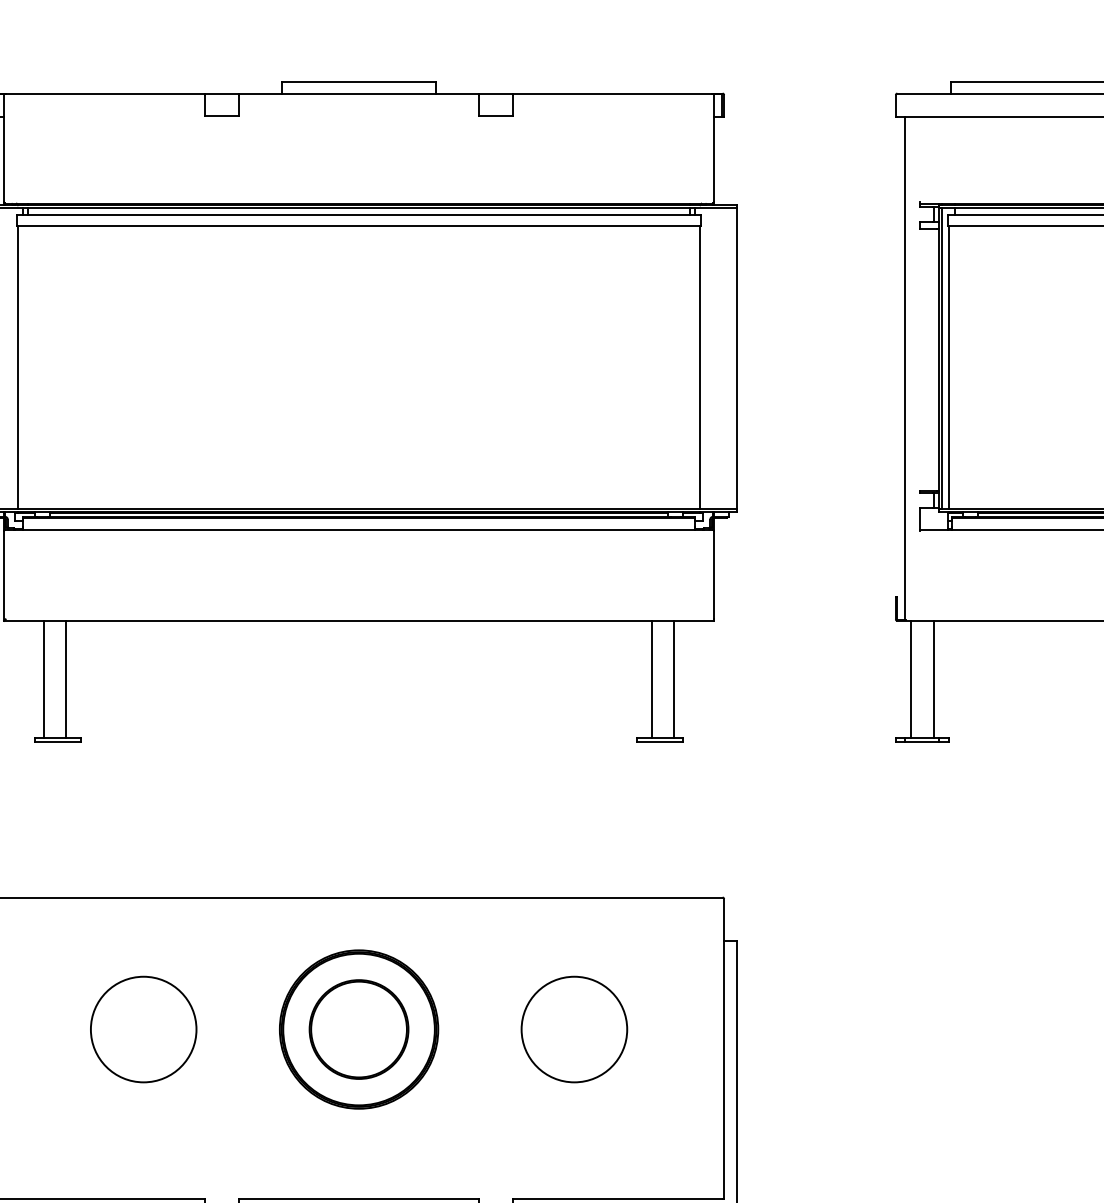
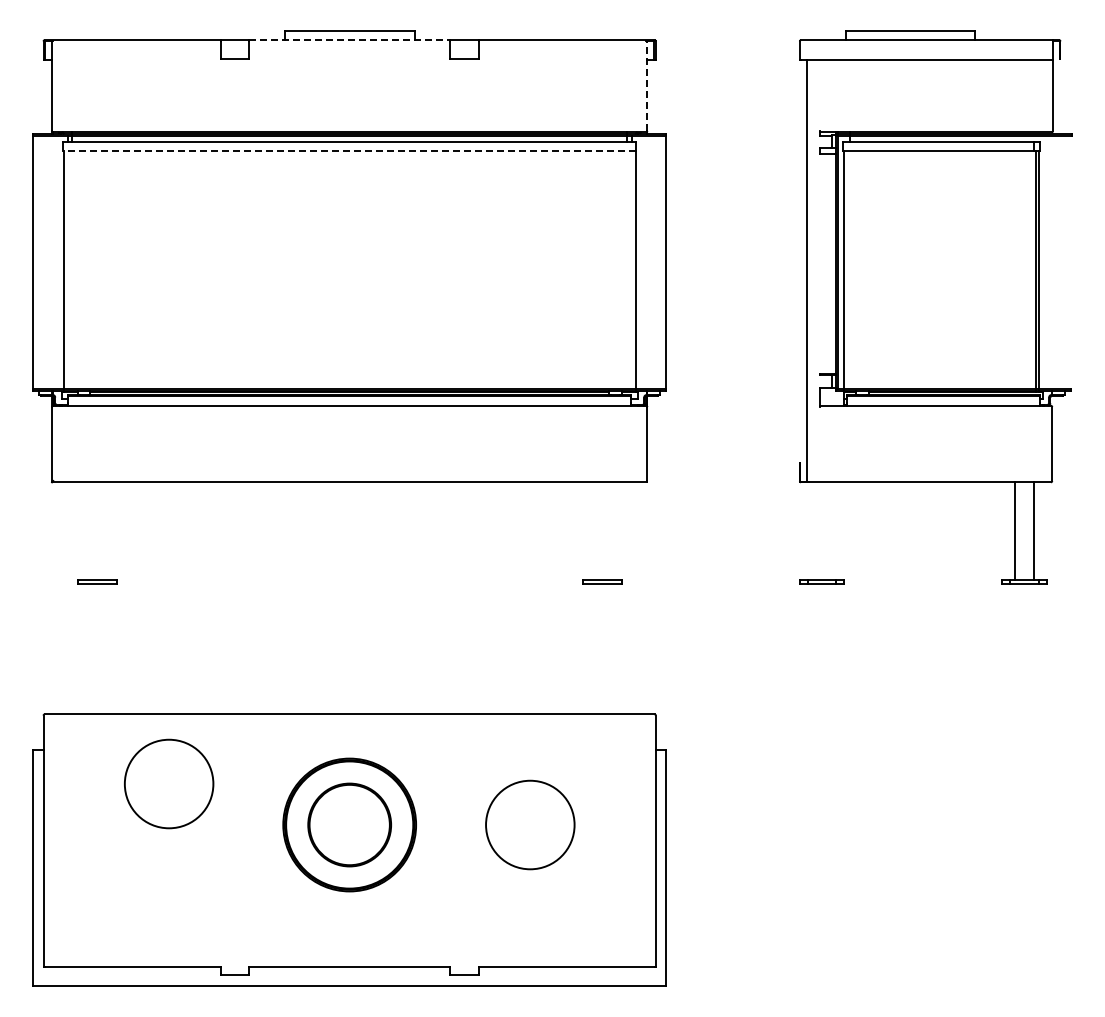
line: (358, 94) -> (349, 40), solid -> dashed
line: (714, 147) -> (647, 85), solid -> dashed
line: (358, 226) -> (349, 151), solid -> dashed
line: (43, 679) -> (85, 531), removed
line: (66, 679) -> (104, 531), removed
line: (652, 679) -> (595, 531), removed
line: (674, 679) -> (614, 531), removed
line: (910, 679) -> (812, 531), removed
line: (933, 679) -> (831, 531), removed
circle: (144, 1028) -> (169, 783), moved

